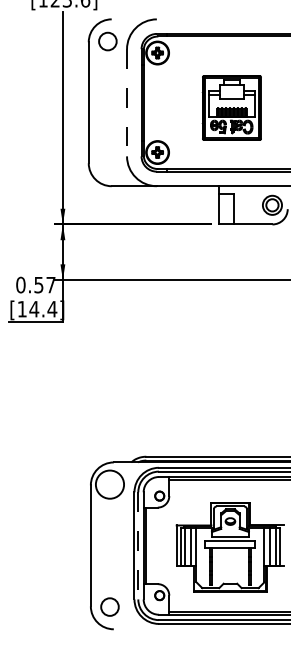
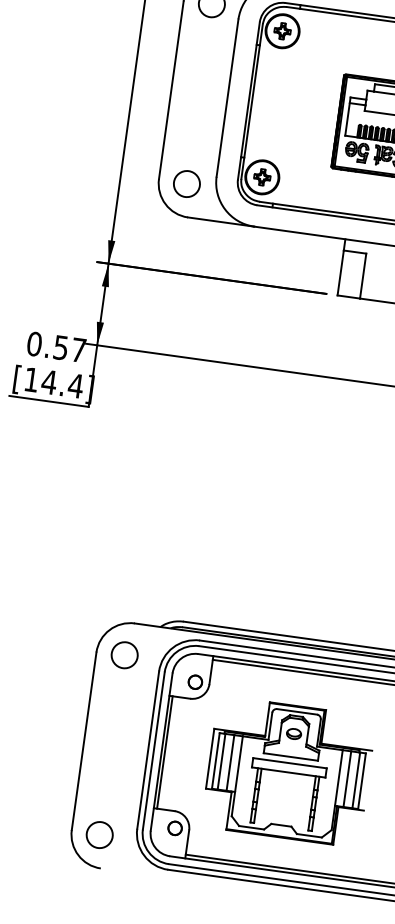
line: (127, 102) -> (228, 97), dashed -> solid
circle: (107, 163) -> (186, 183), added
circle: (109, 484) -> (124, 654), size x0.62
line: (138, 545) -> (154, 750), dashed -> solid

